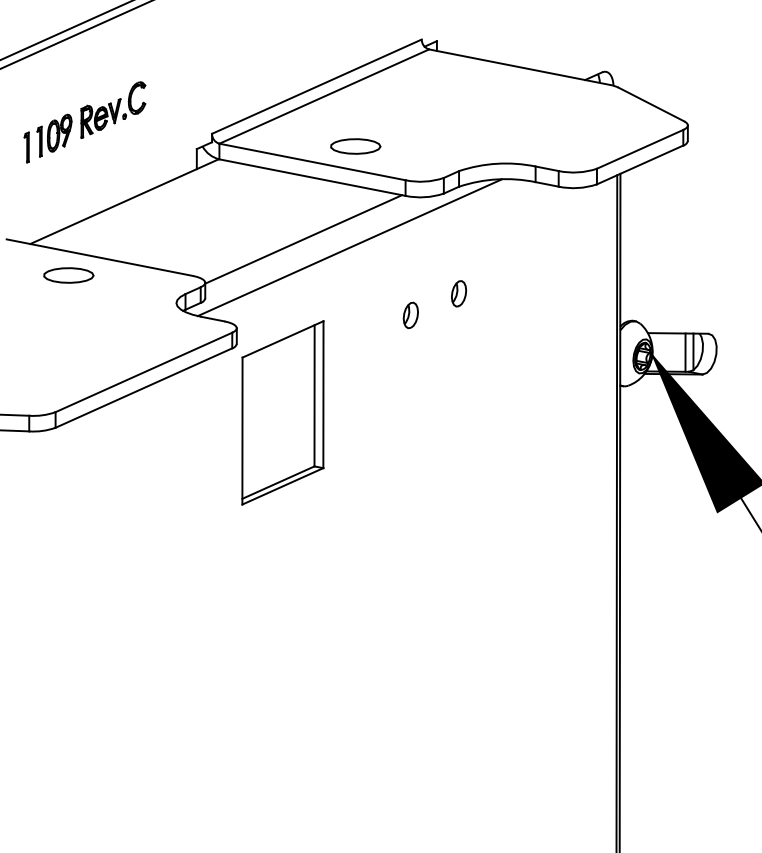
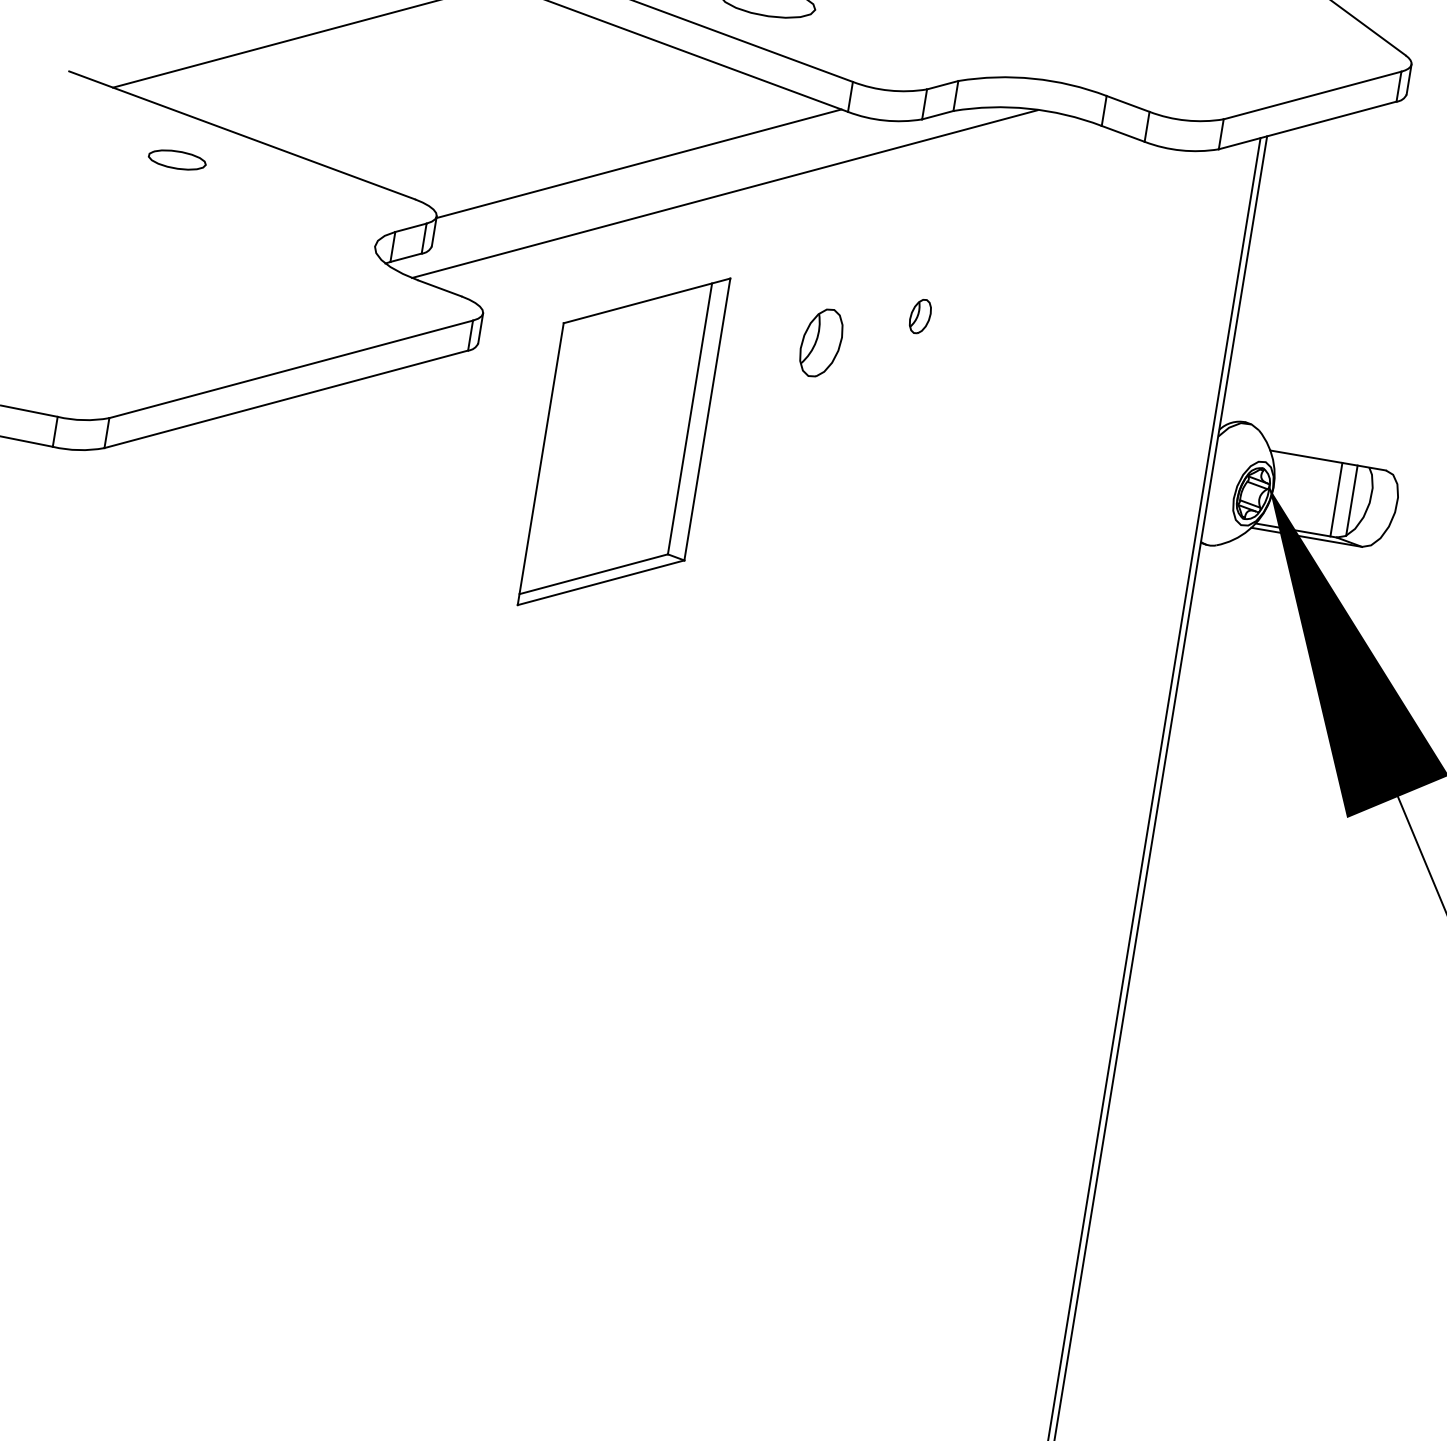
part: (68, 275) -> (176, 159), size x0.6
part: (459, 293) -> (921, 315), size x0.7
part: (410, 315) -> (820, 342), size x1.4
part: (282, 412) -> (623, 440), moved

